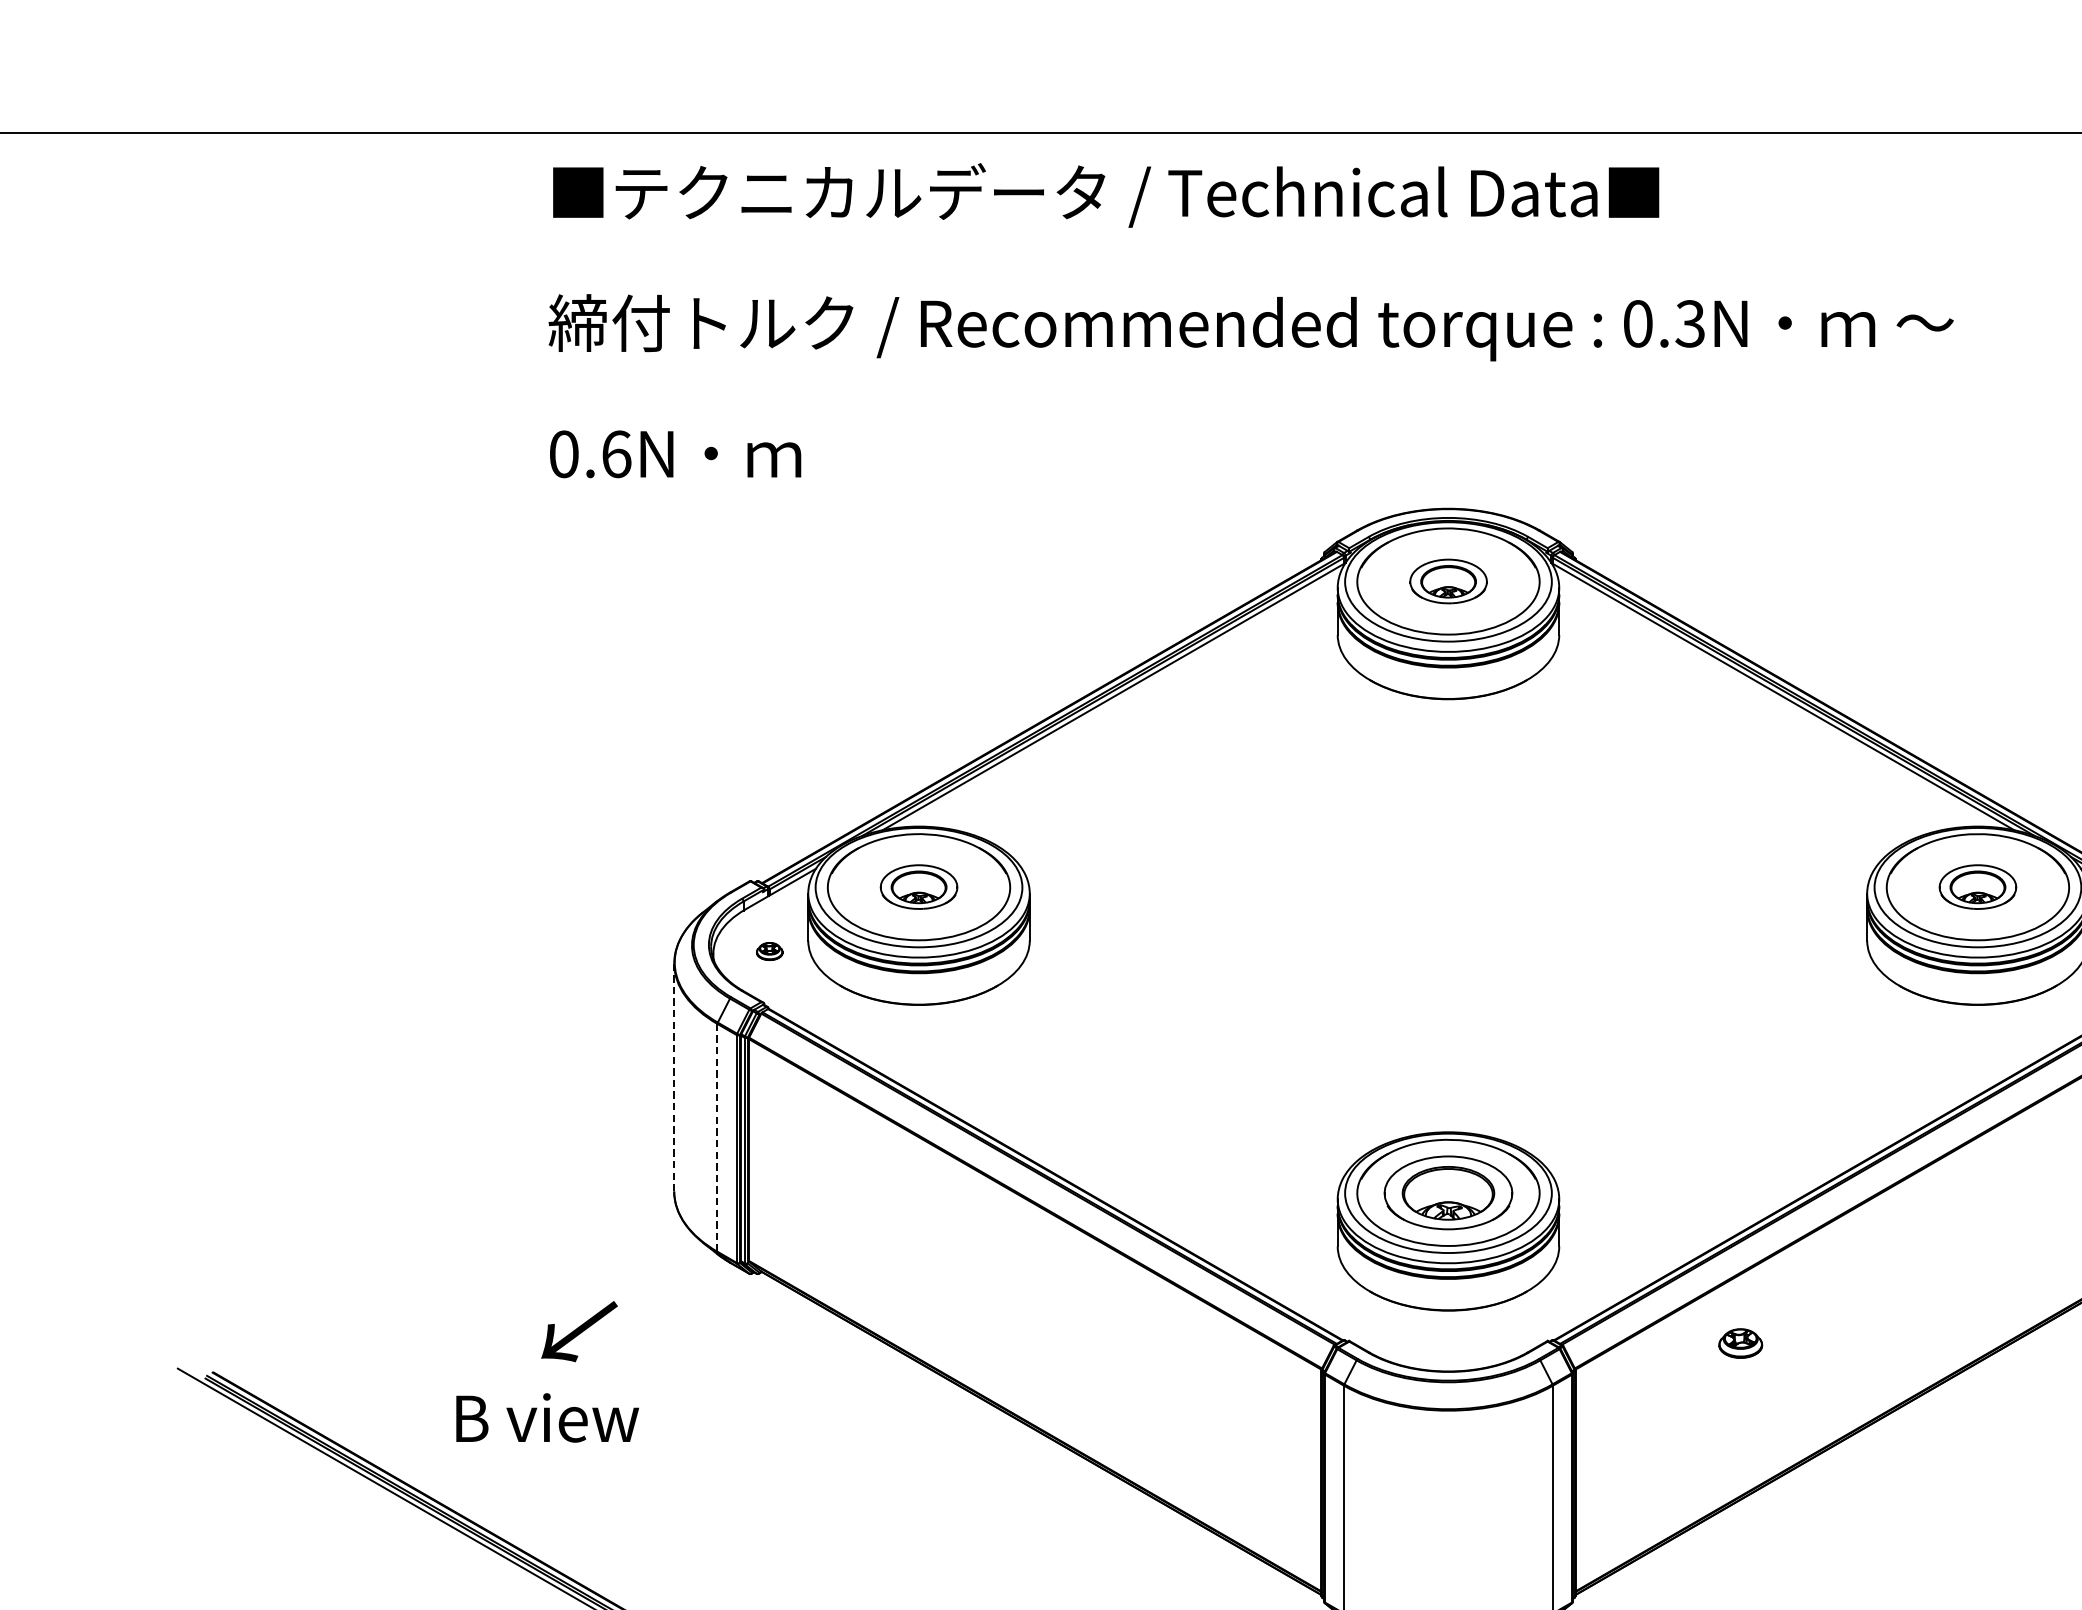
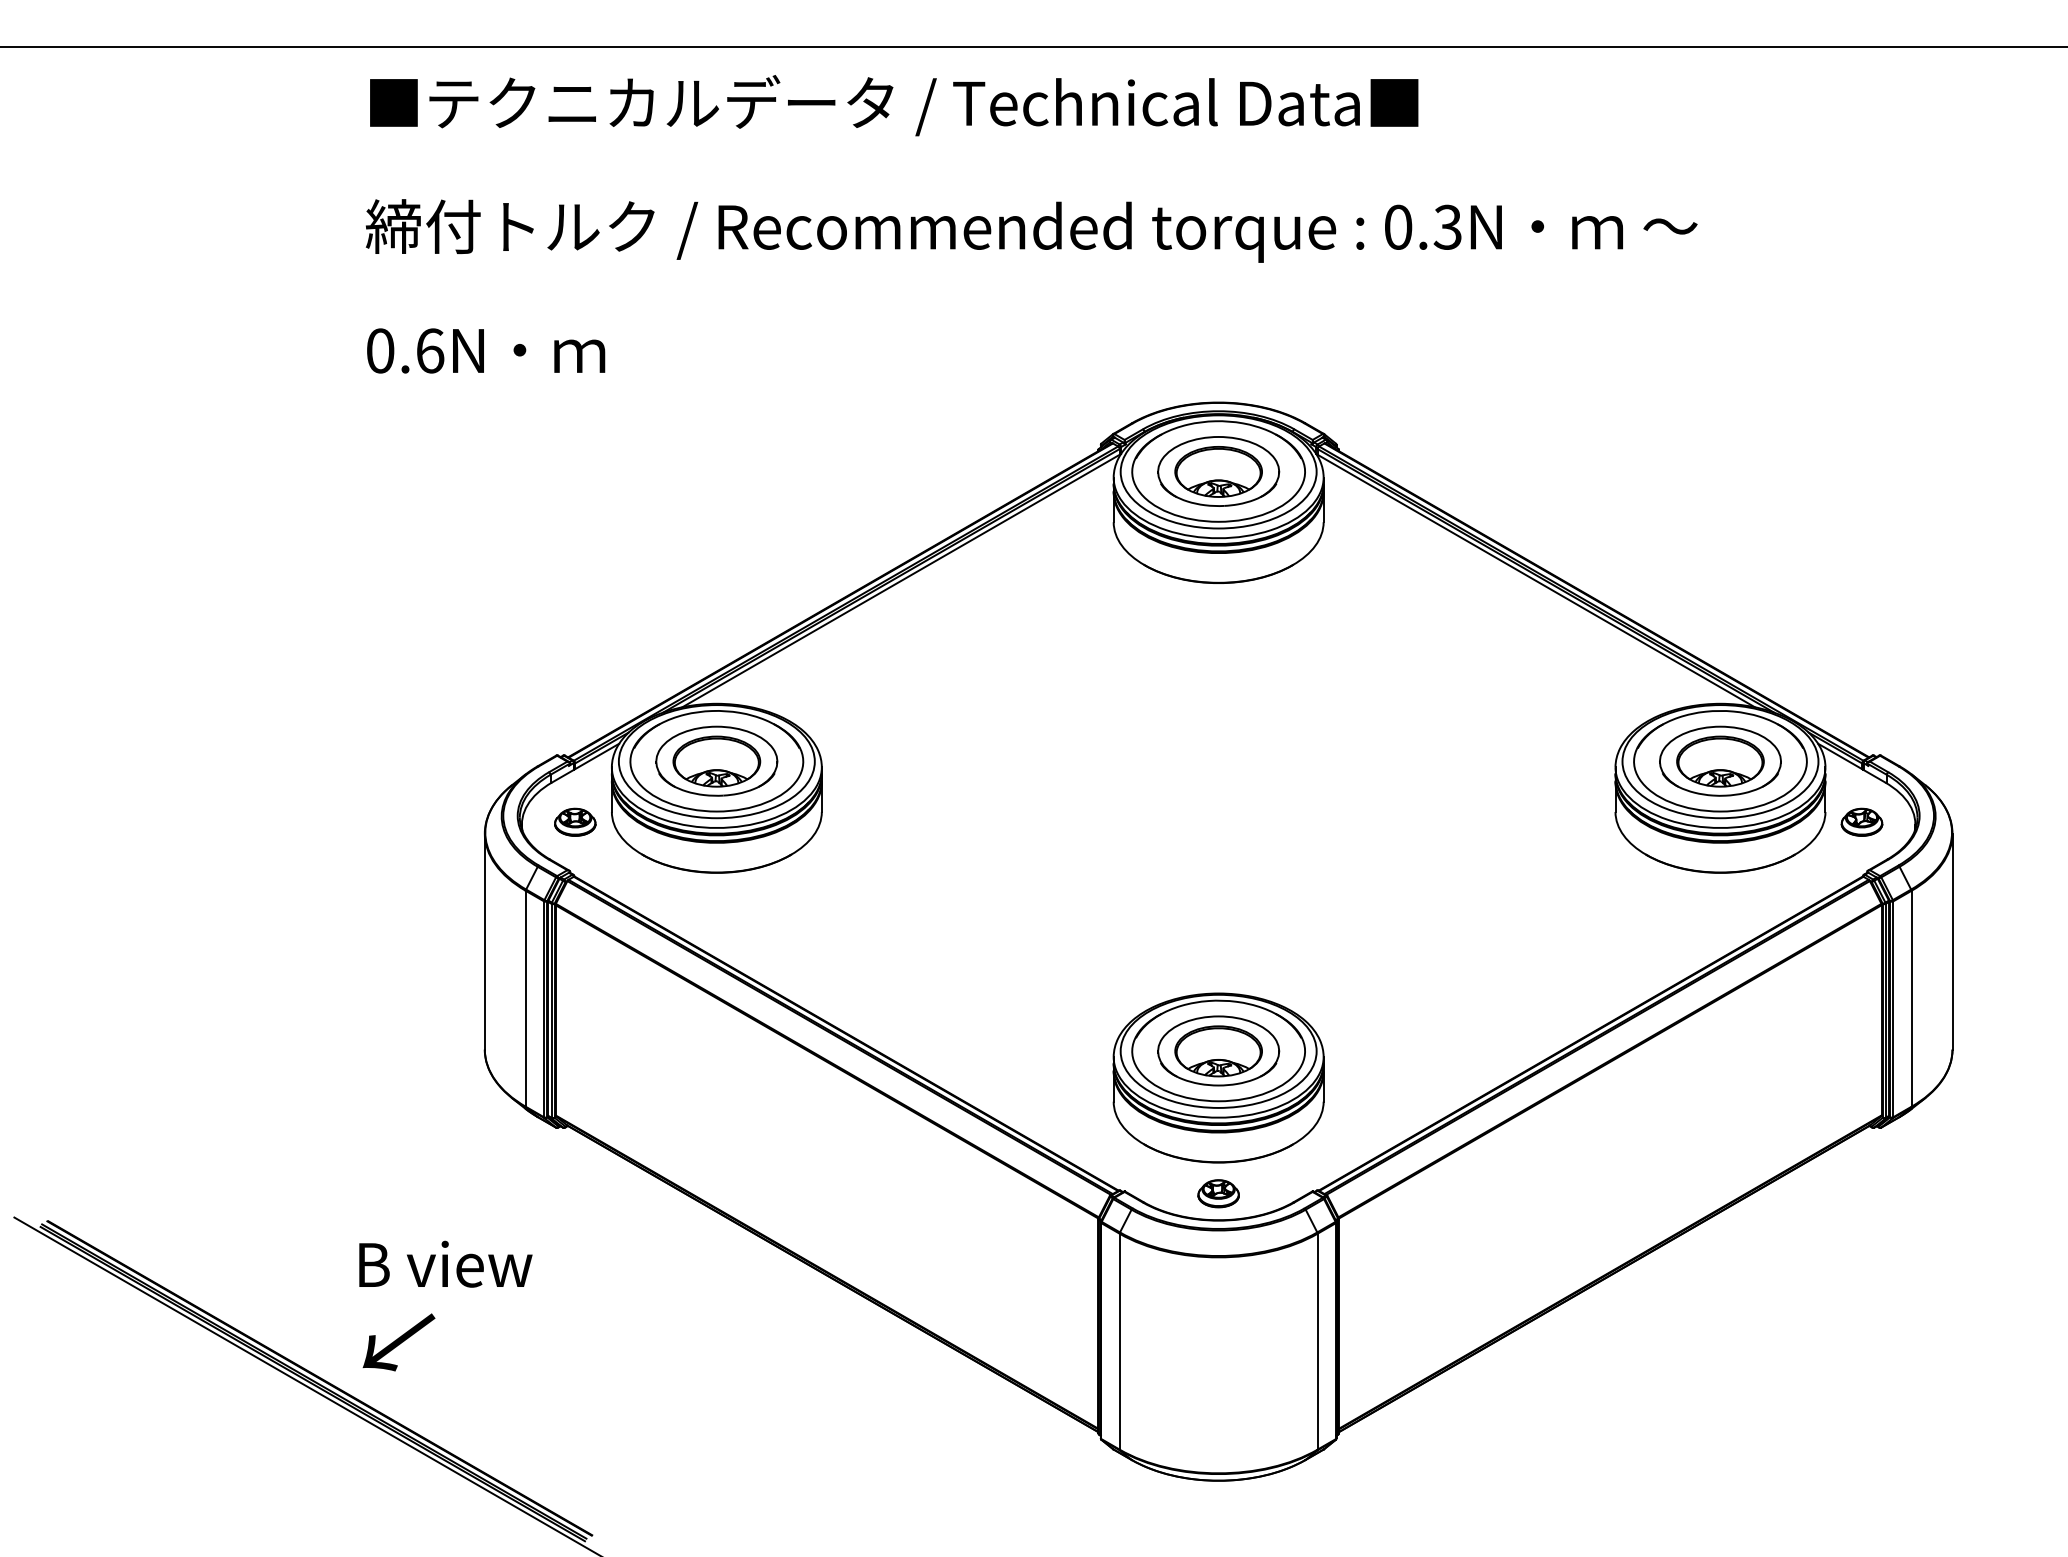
part: (1448, 581) -> (1218, 471), size x1.67
part: (918, 886) -> (716, 760), size x1.67
part: (1977, 886) -> (1720, 760), size x1.67
part: (769, 950) -> (575, 821), size x1.67
line: (673, 1077) -> (484, 941), dashed -> solid
line: (717, 1137) -> (525, 998), dashed -> solid
text: (578, 1331) -> (398, 1342), moved
part: (1740, 1343) -> (1218, 1193), moved
text: (547, 1417) -> (445, 1263), moved

